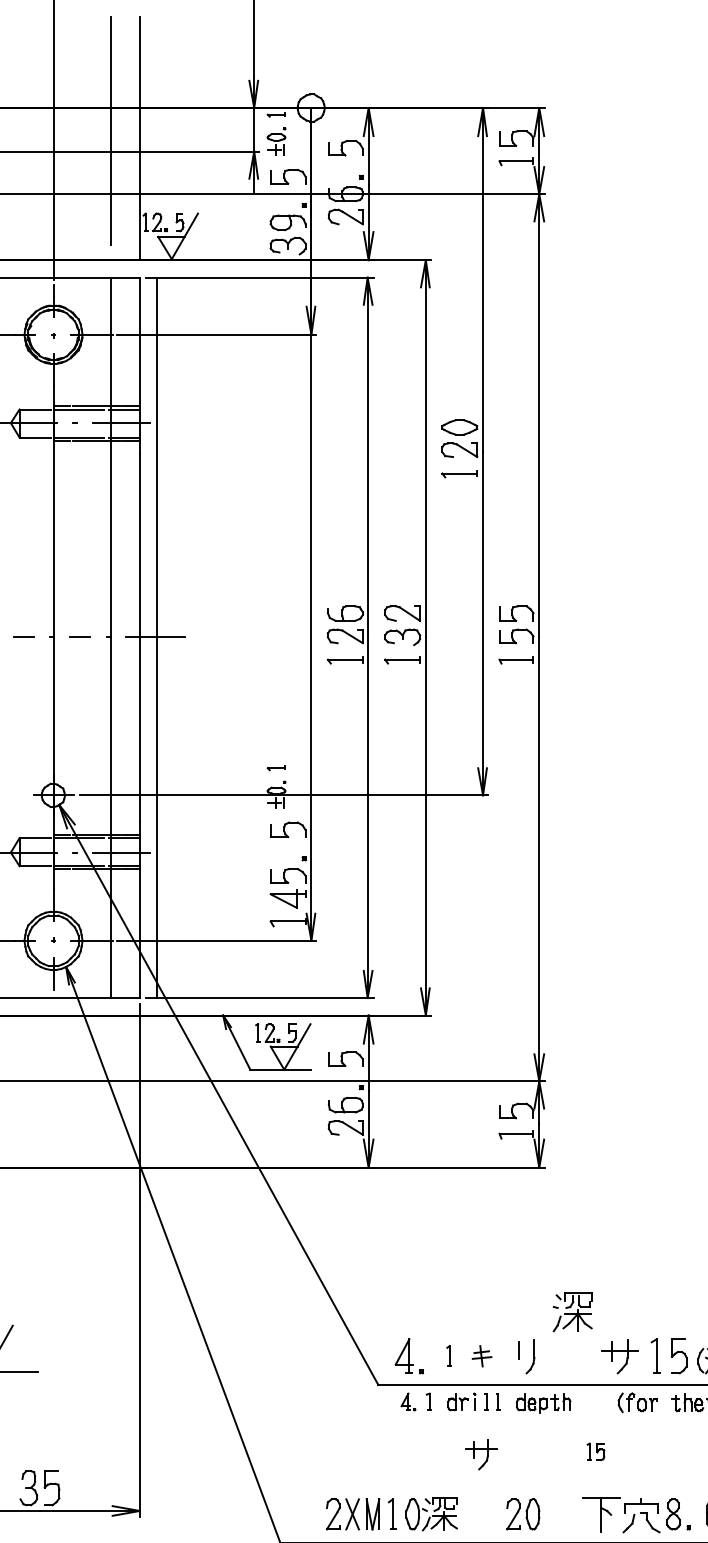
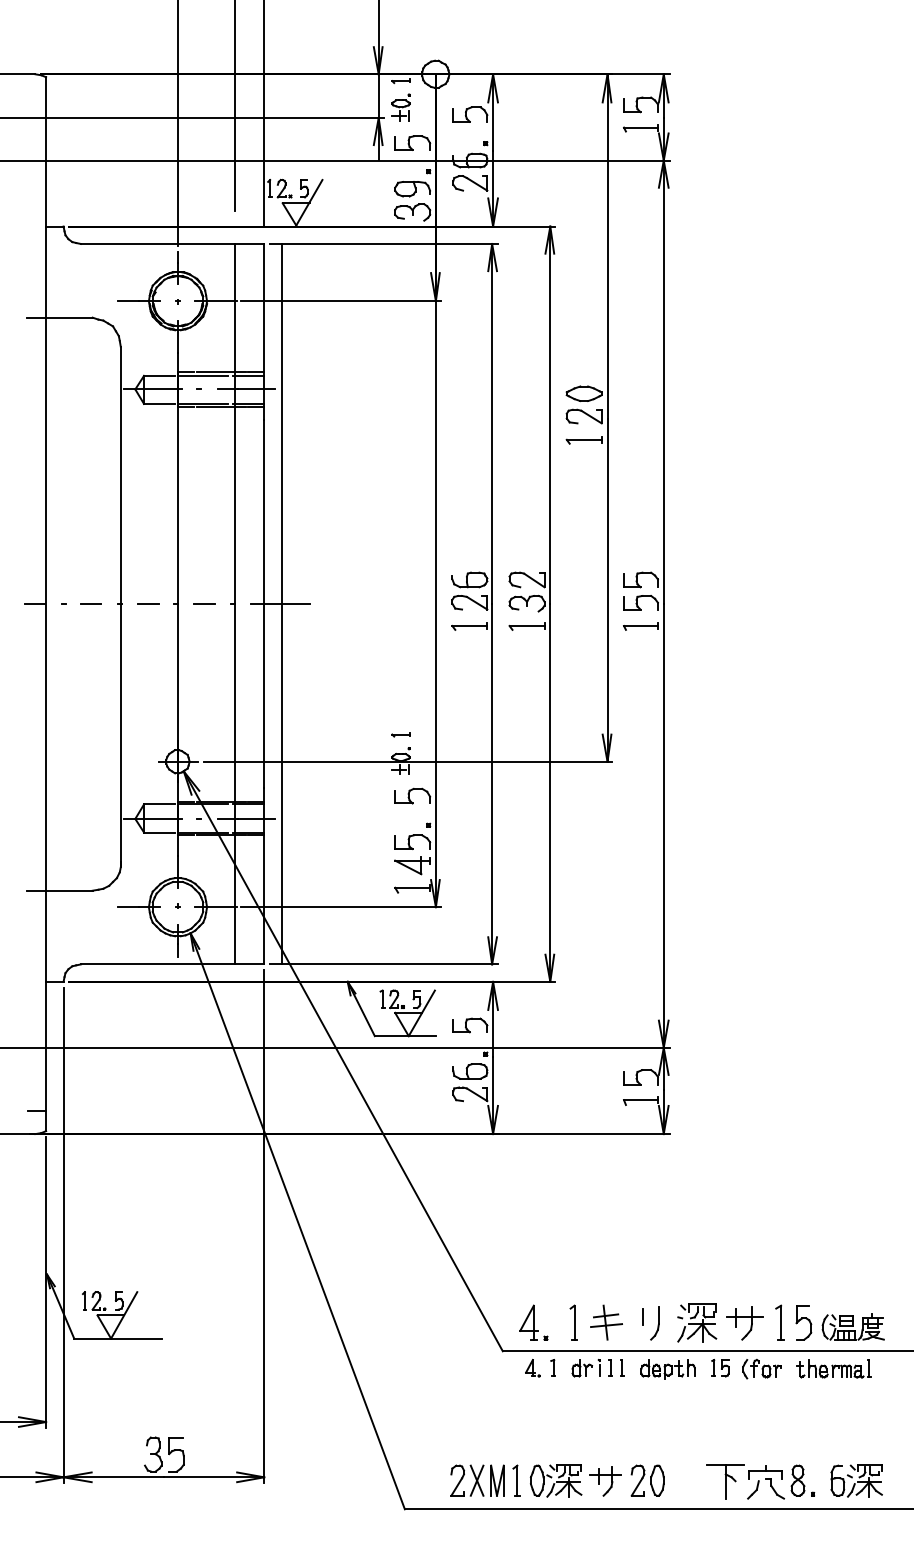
part: (573, 1312) -> (697, 1322), moved
part: (449, 1356) -> (573, 1322), size x1.67
part: (482, 1356) -> (606, 1322), size x1.67
part: (596, 1452) -> (720, 1368), moved
part: (481, 1455) -> (605, 1481), moved

